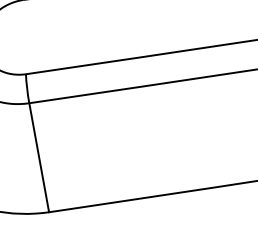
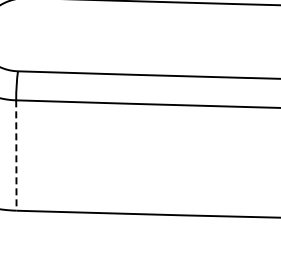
line: (39, 158) -> (16, 156), solid -> dashed

